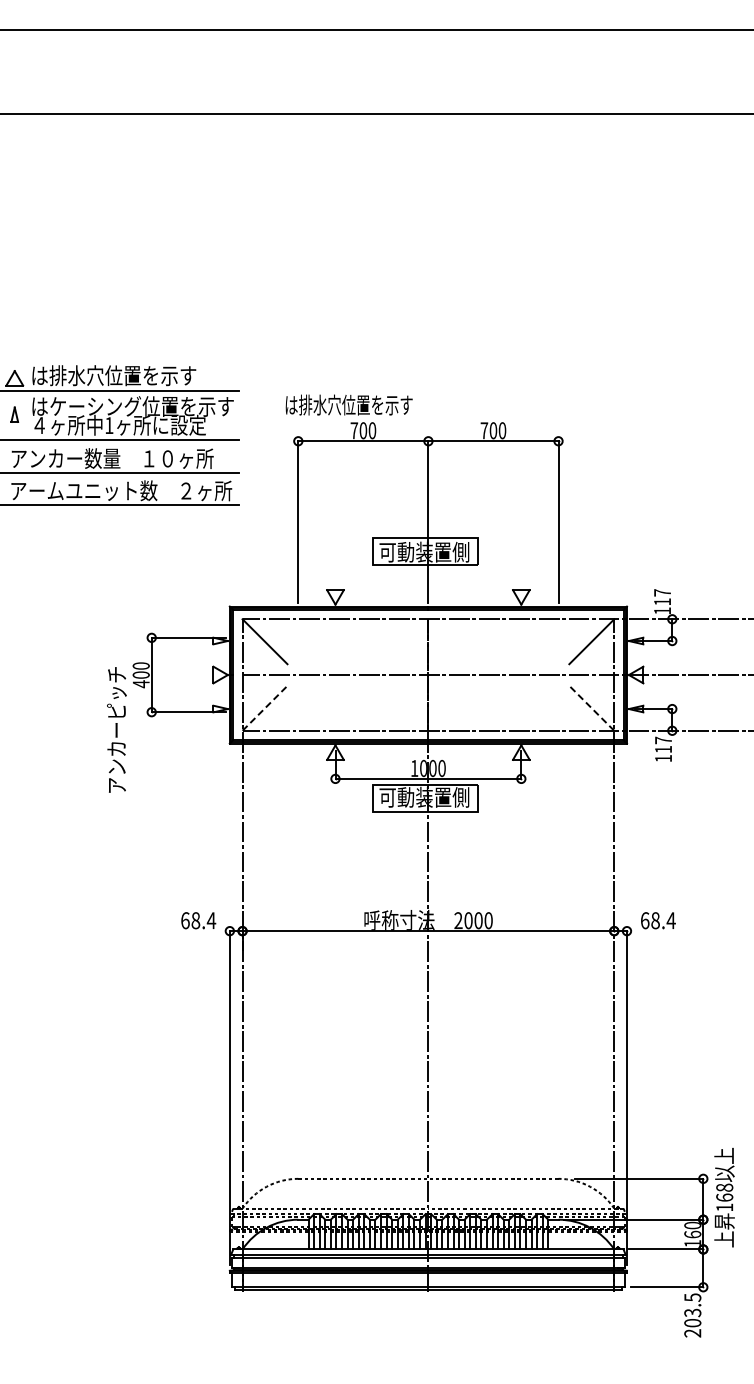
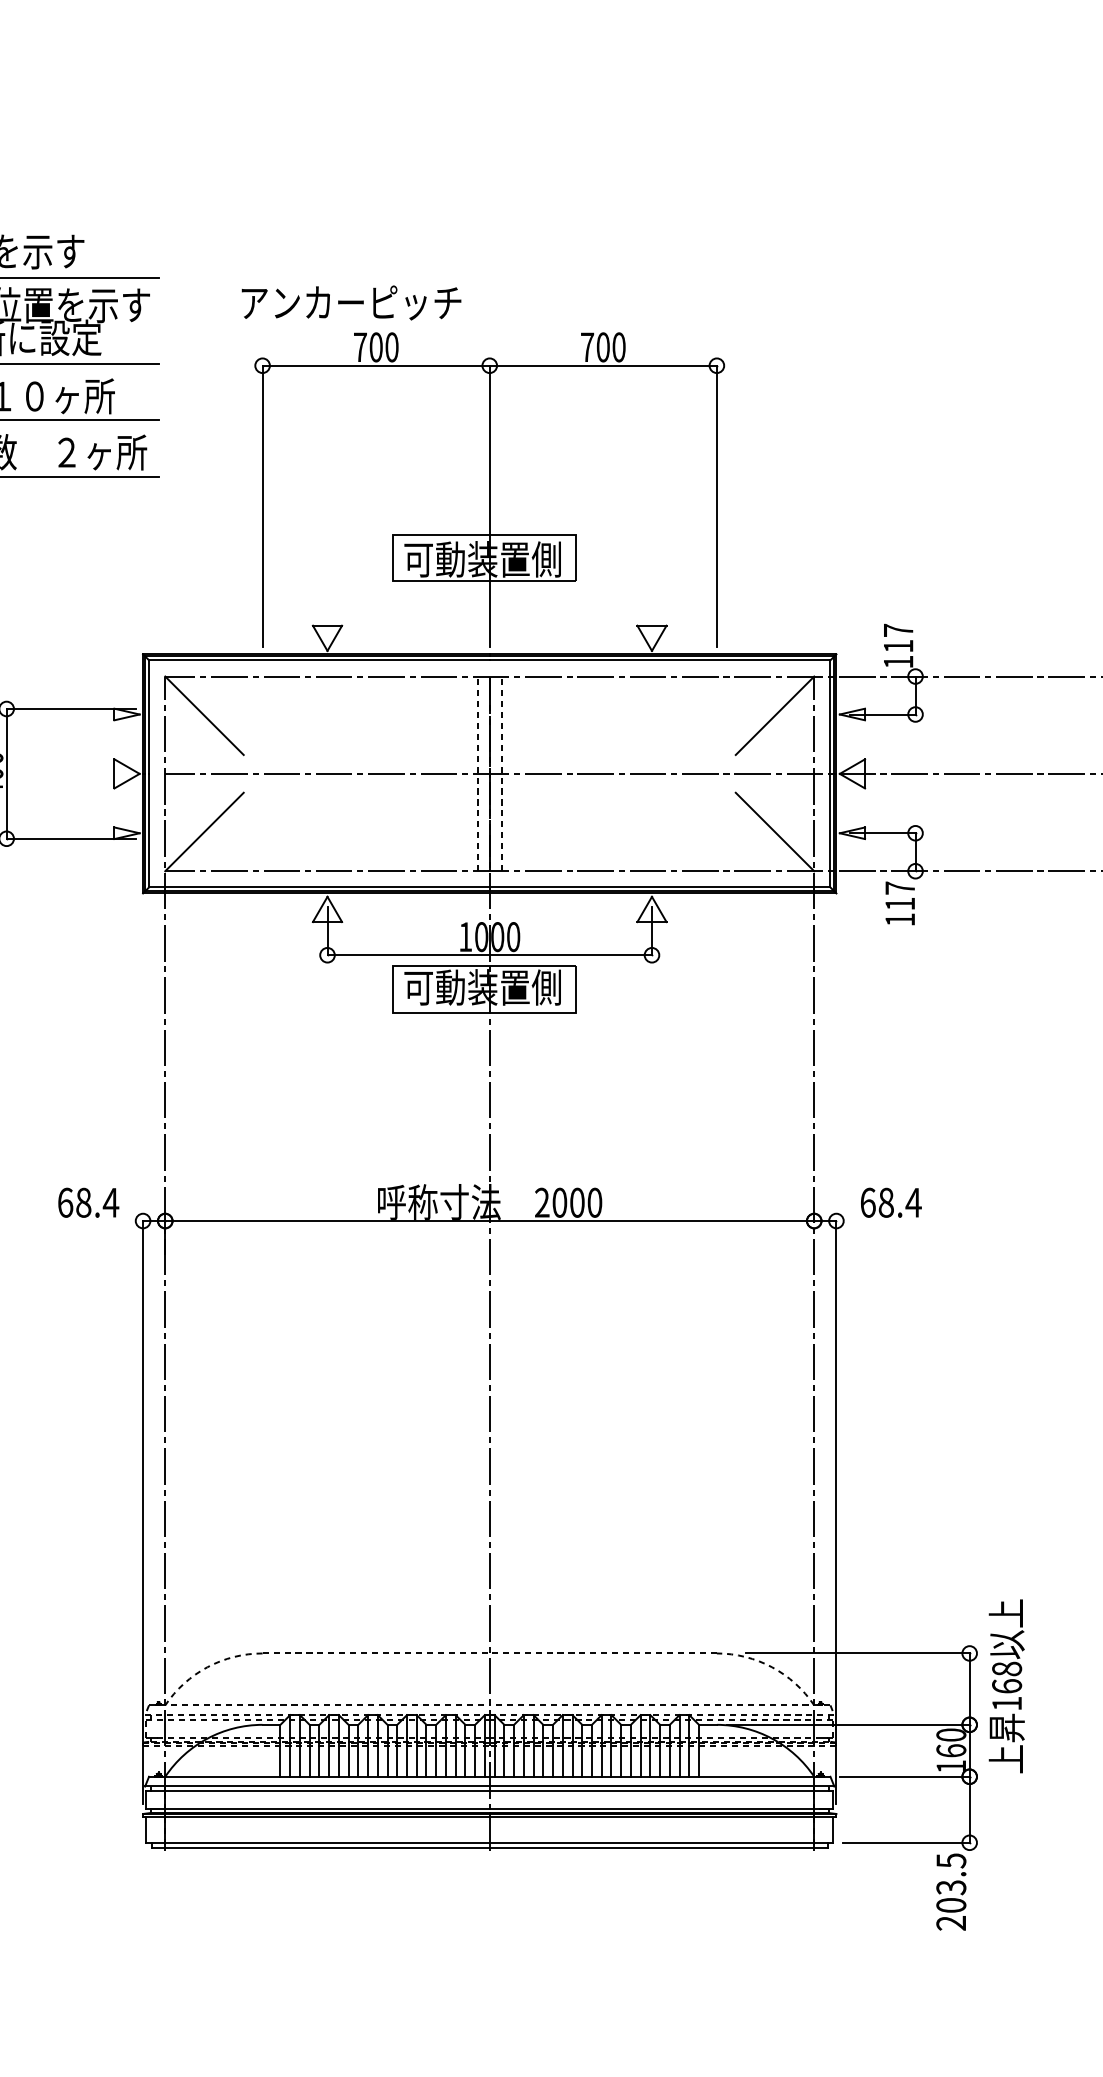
text: (348, 404) -> (350, 301), は排水穴位置を示す -> アンカーピッチ
line: (421, 674) -> (477, 772), added
line: (435, 674) -> (502, 772), added
line: (265, 708) -> (205, 832), dashed -> solid
line: (591, 708) -> (774, 832), dashed -> solid

